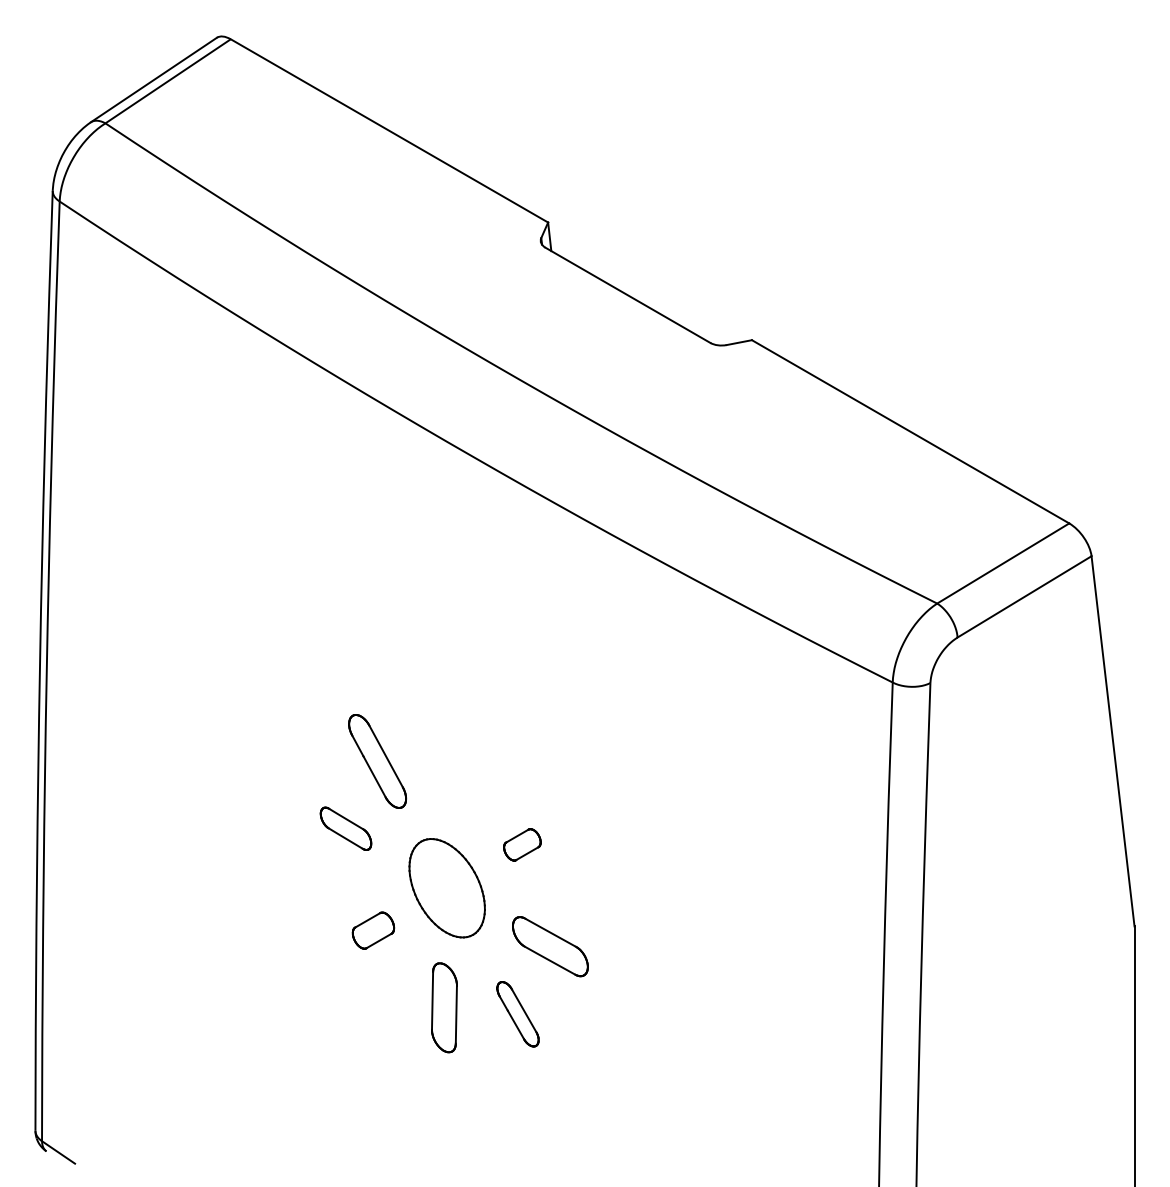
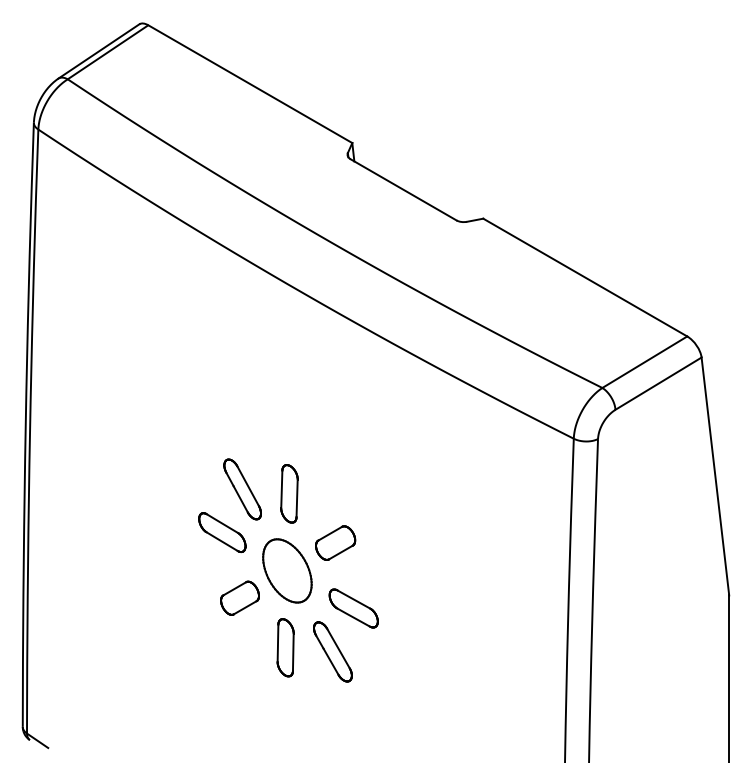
part: (450, 767) -> (289, 493), added
part: (346, 828) -> (222, 532), size x1.43
part: (521, 843) -> (335, 542), size x1.67
part: (372, 929) -> (239, 597), size x1.43
part: (517, 1013) -> (332, 651), size x1.43

